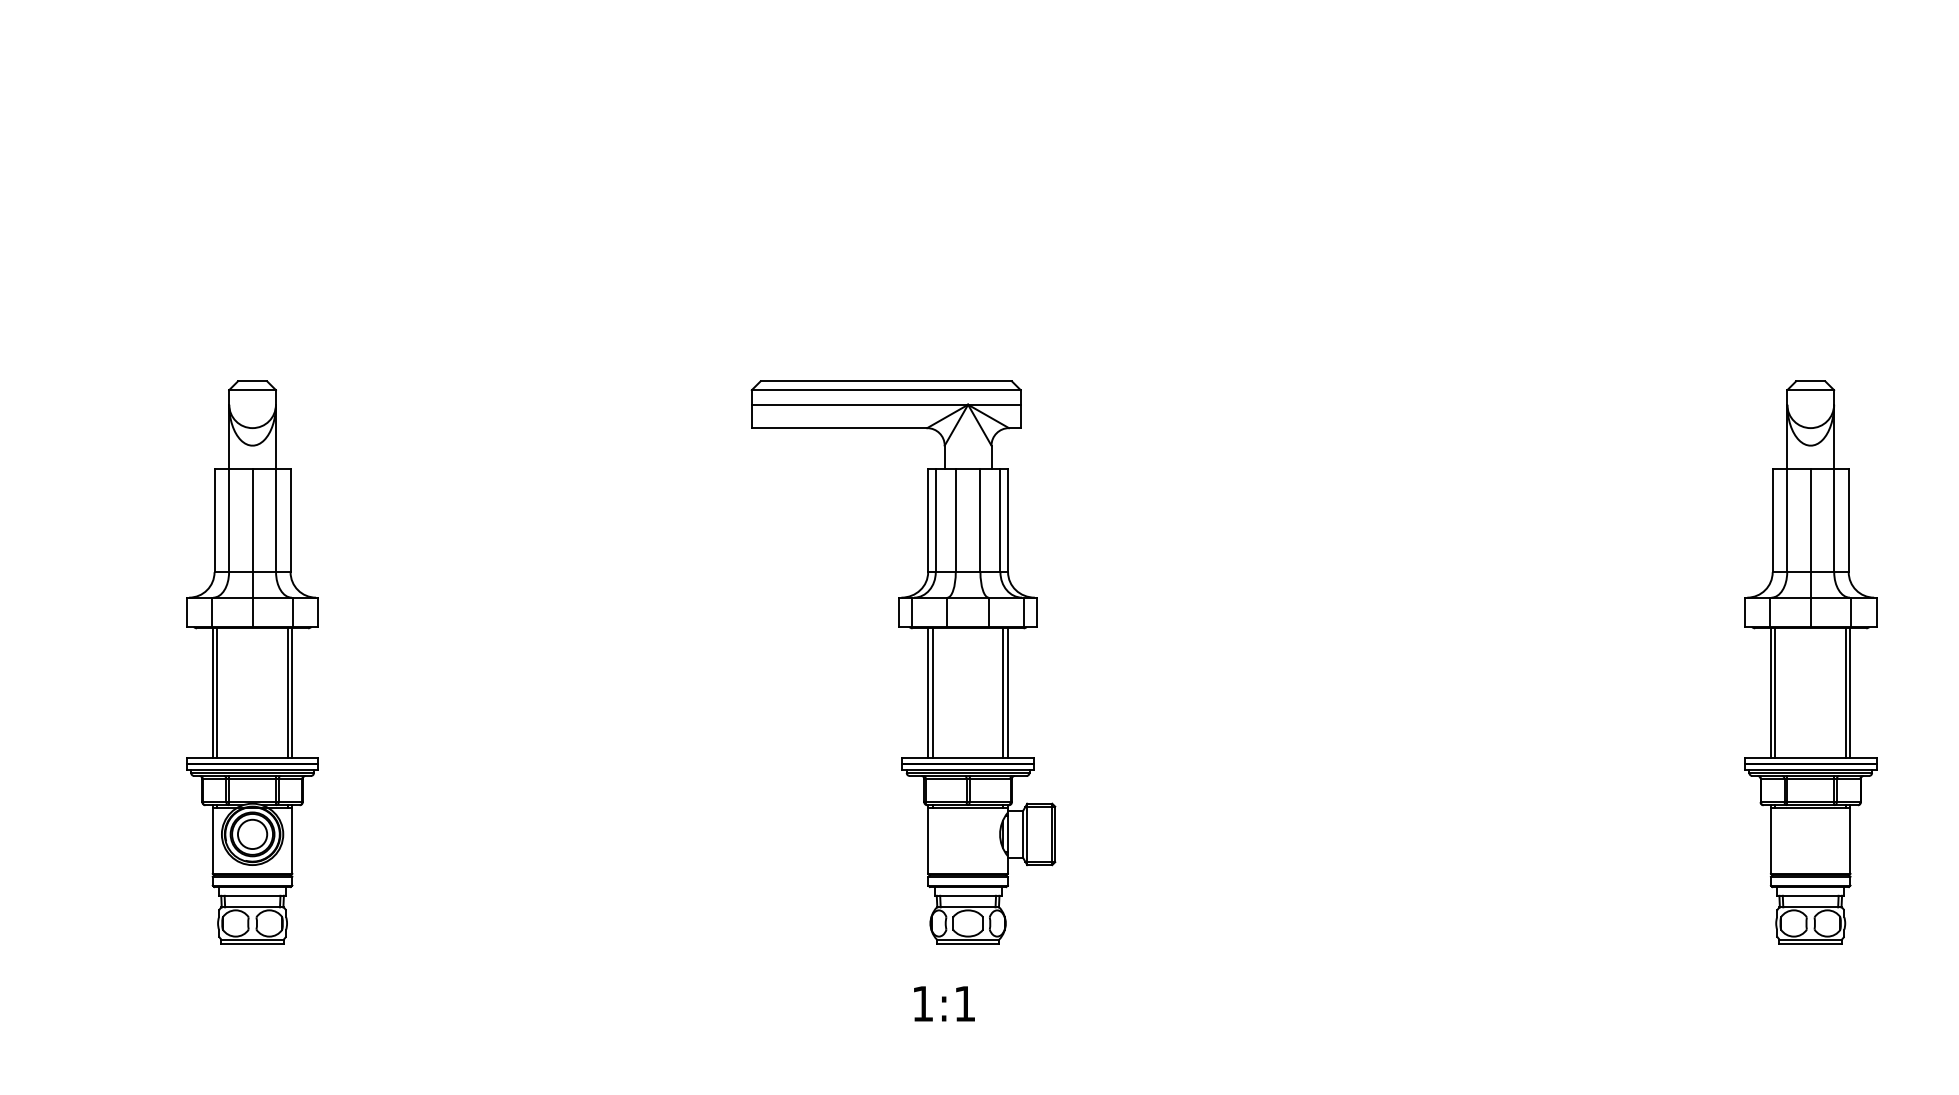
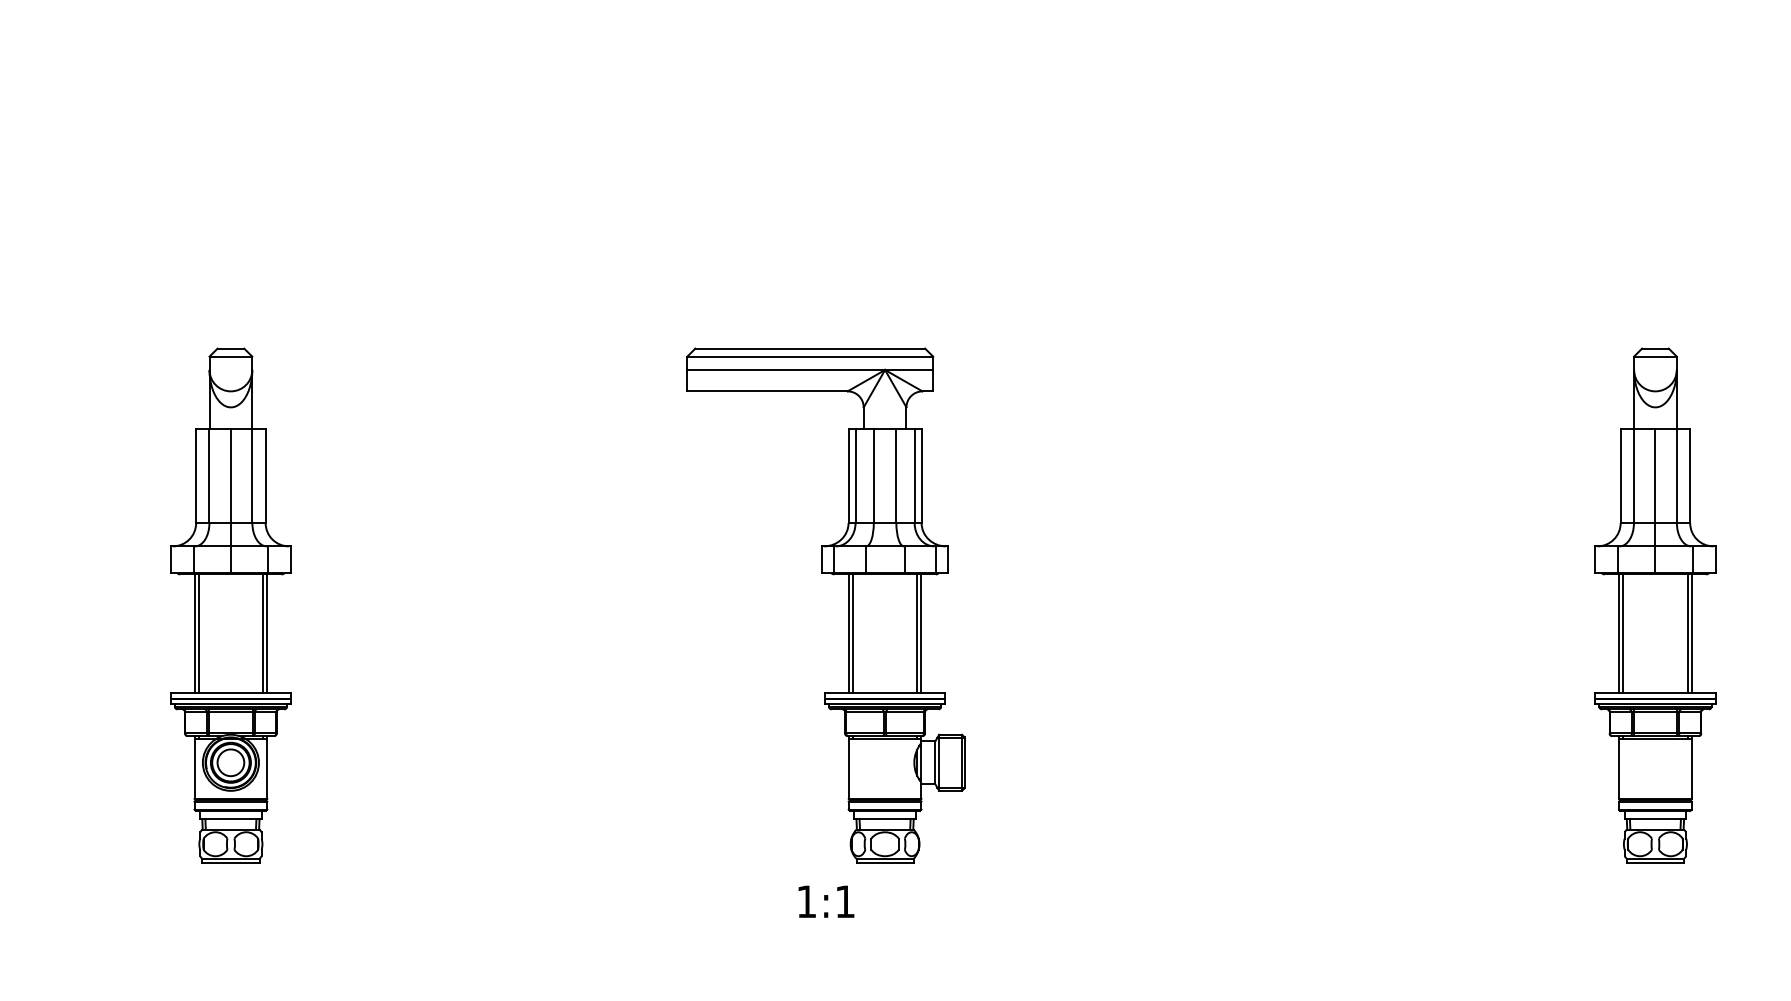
text: (944, 1003) -> (826, 901), moved

